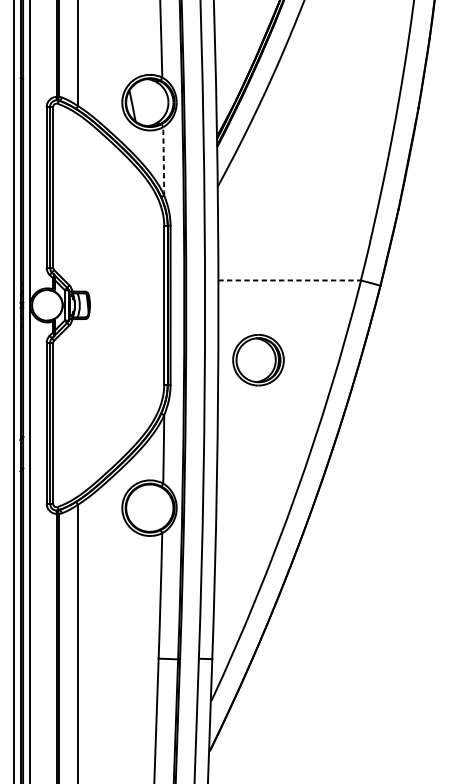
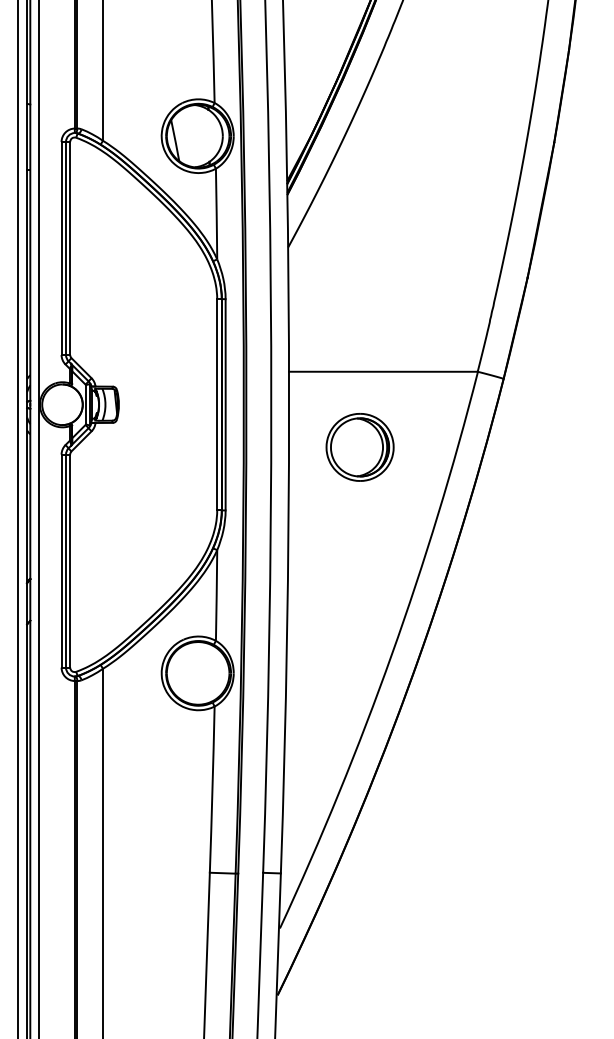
arc: (163, 161) -> (216, 214), dashed -> solid
line: (289, 280) -> (383, 371), dashed -> solid
part: (258, 360) -> (359, 447), moved

